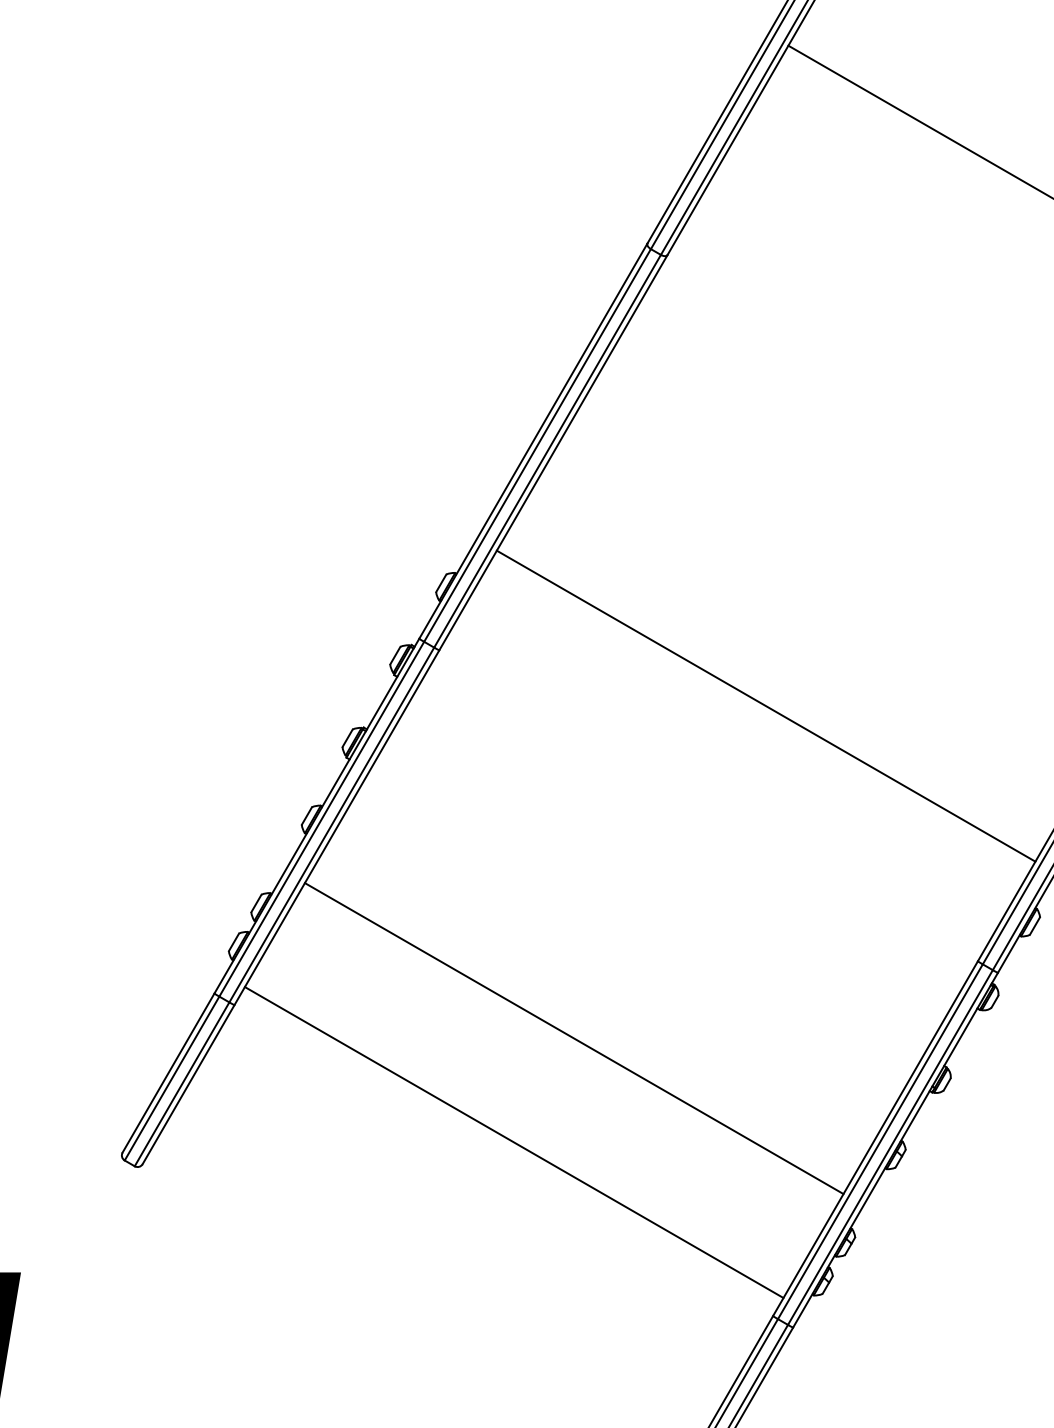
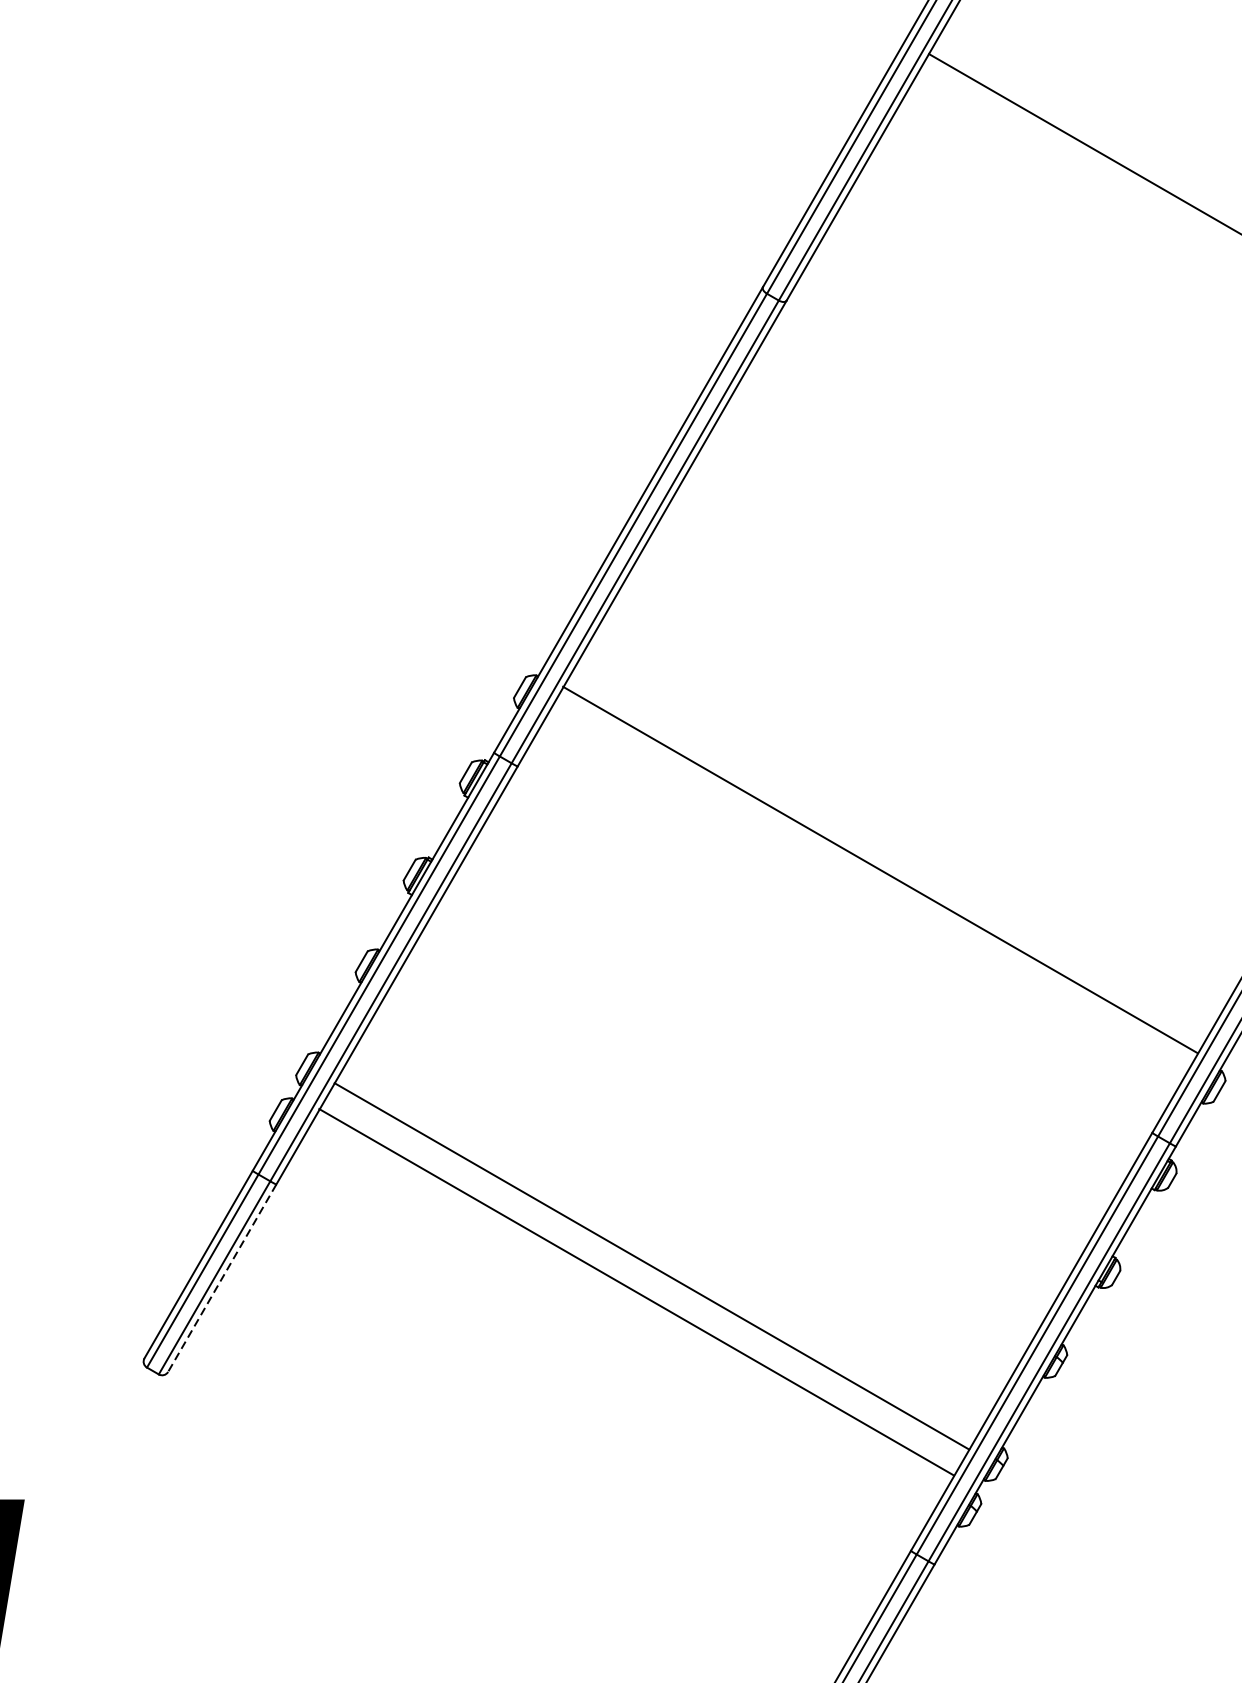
line: (765, 705) -> (879, 869), moved
line: (573, 1038) -> (651, 1266), moved
line: (188, 1084) -> (222, 1278), solid -> dashed
line: (513, 1142) -> (635, 1292), moved

